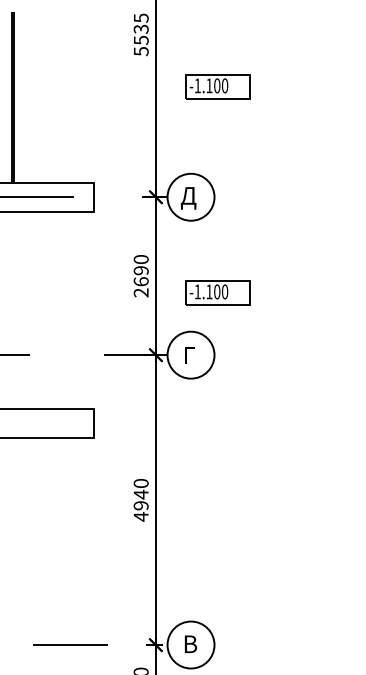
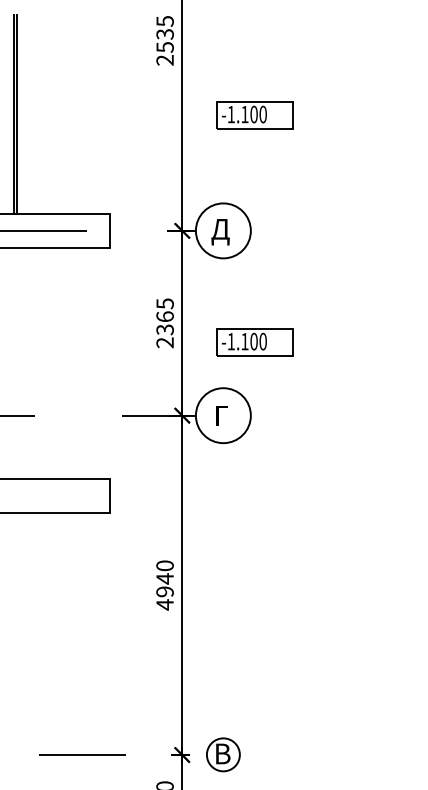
text: (140, 51) -> (164, 60), 5535 -> 2535
part: (217, 86) -> (254, 115), moved
text: (140, 270) -> (164, 316), 2690 -> 2365
circle: (190, 644) -> (222, 754), size x0.6

